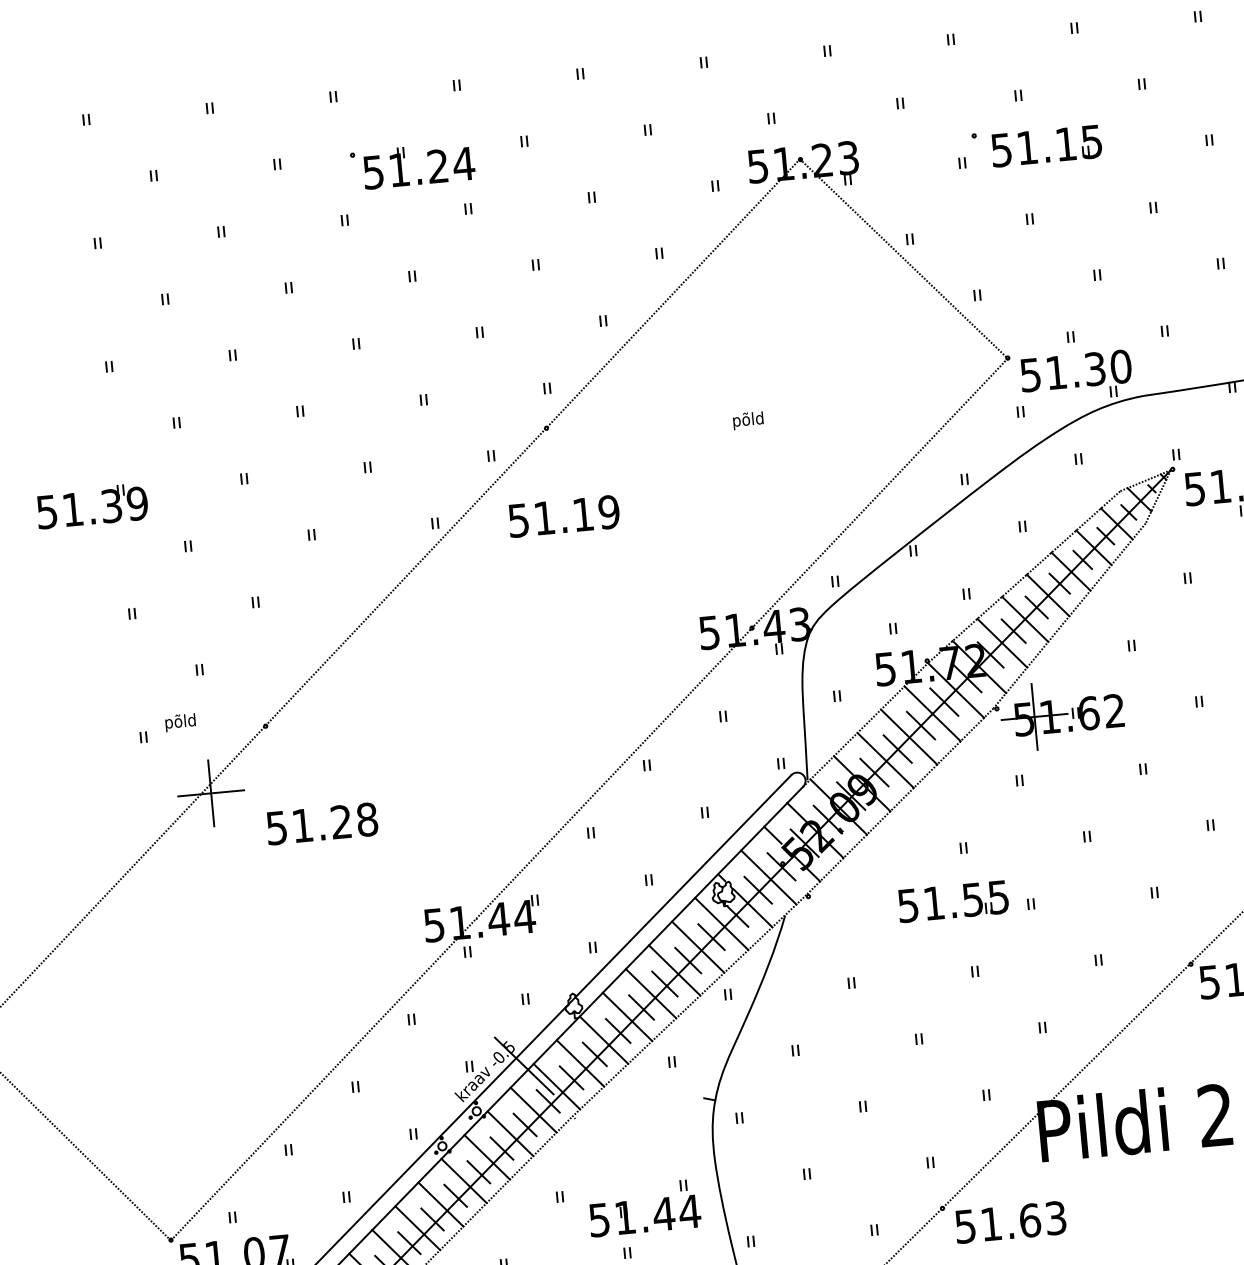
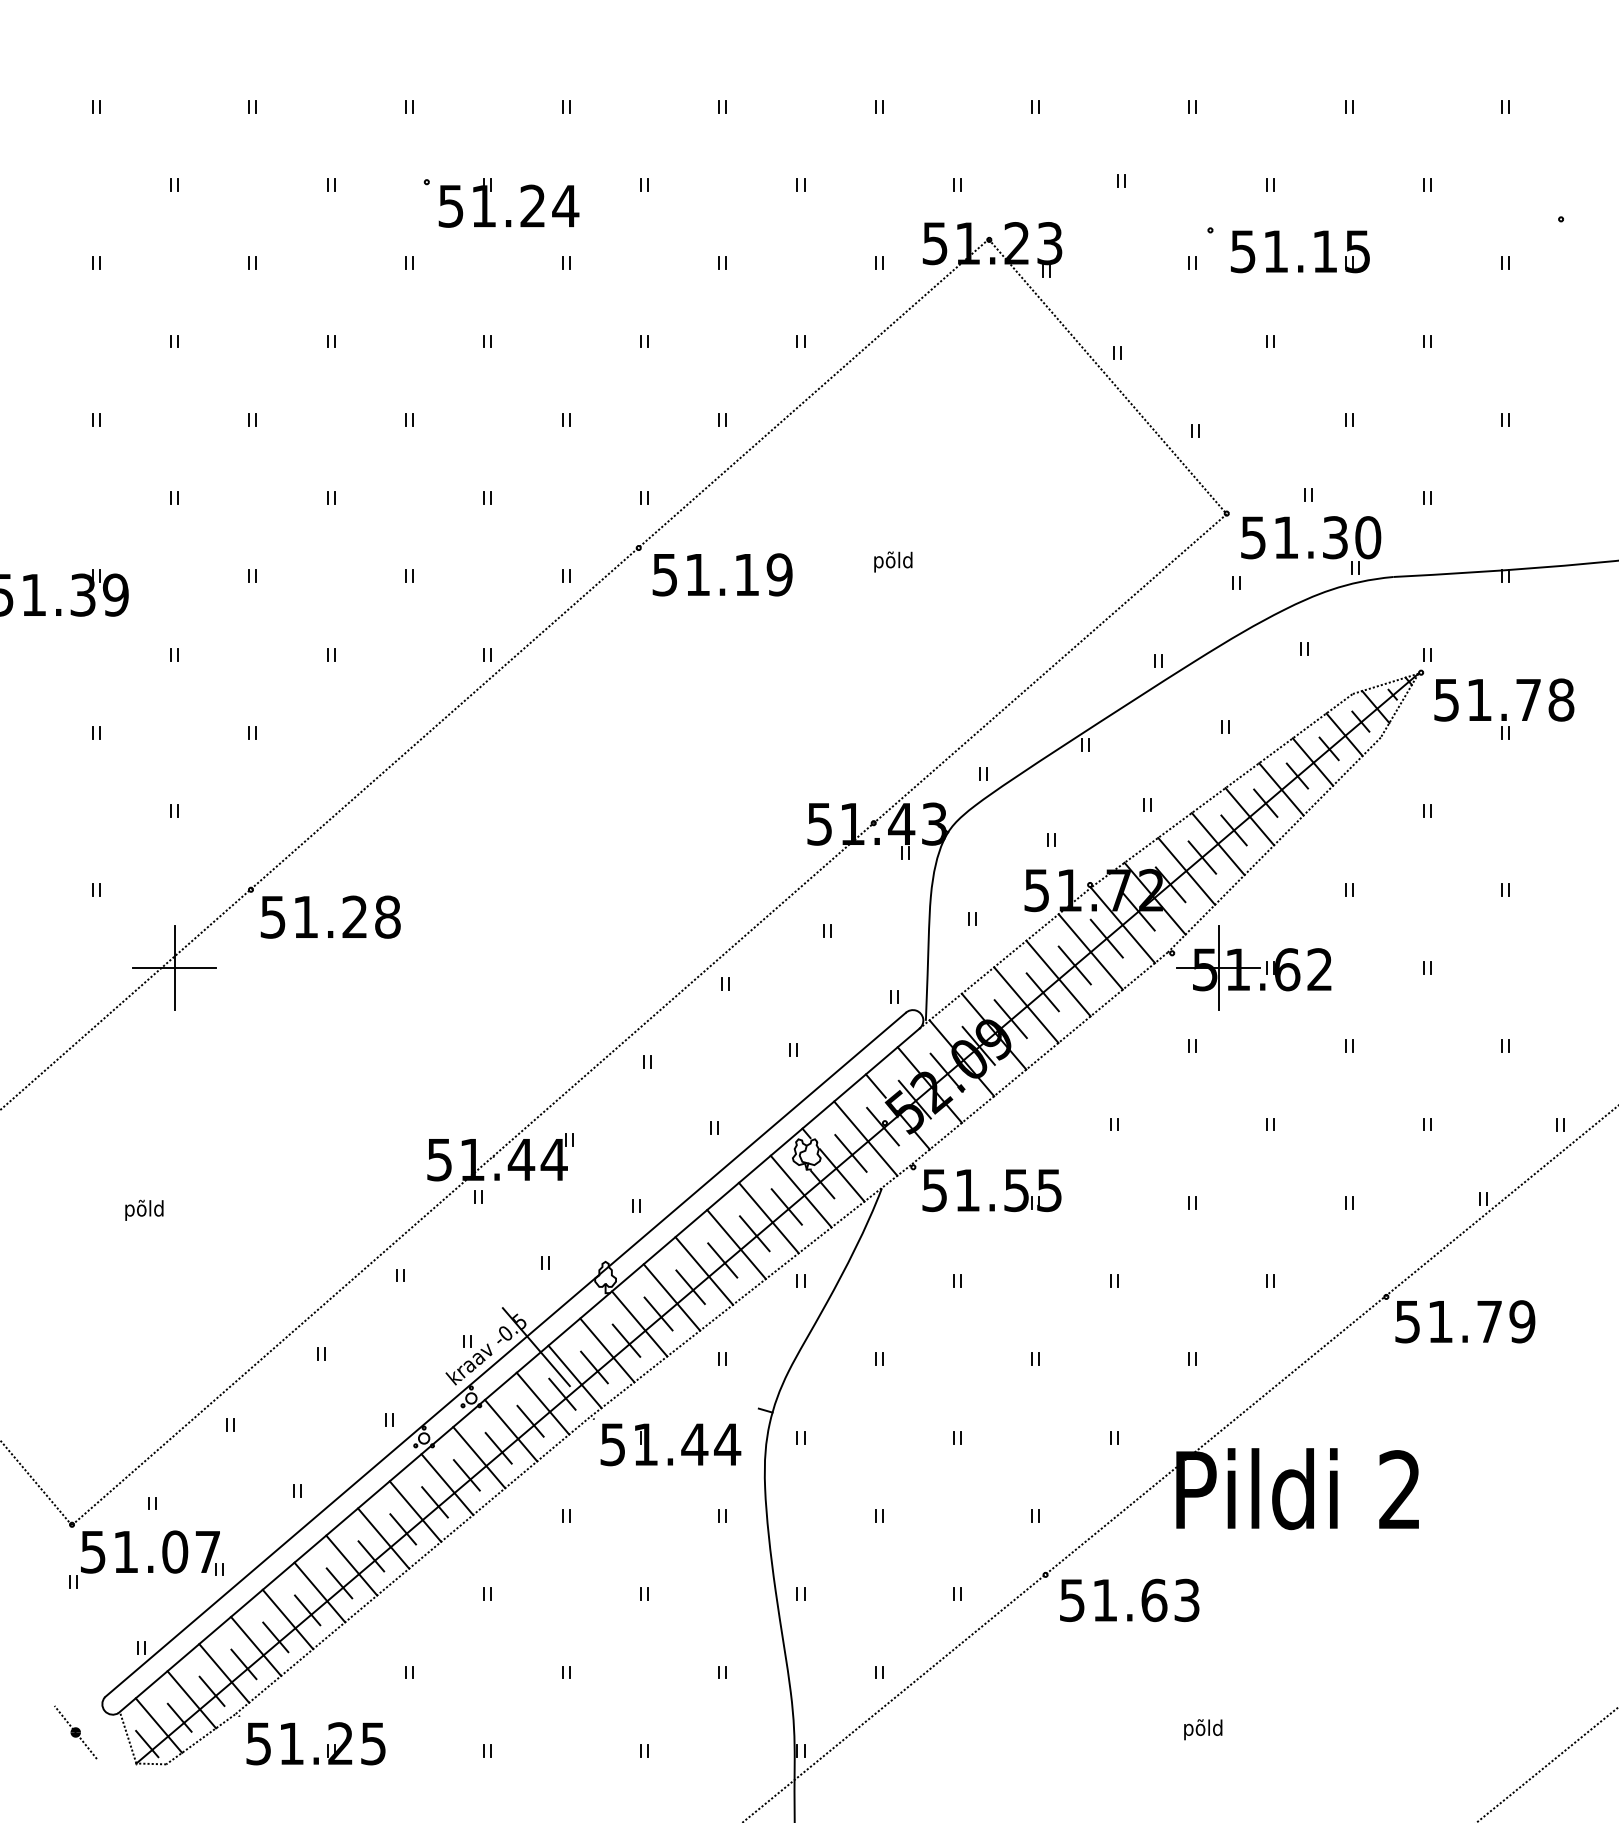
text: (564, 516) -> (722, 574), moved
text: (180, 721) -> (144, 1209), moved
text: (322, 823) -> (330, 916), moved
part: (954, 912) -> (991, 1204), moved
part: (653, 1218) -> (681, 1449), moved

